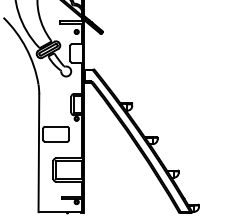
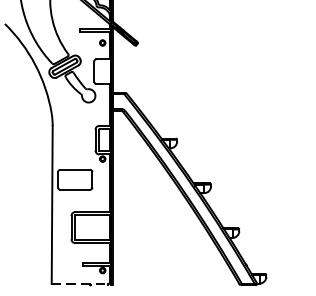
line: (60, 212) -> (81, 284), solid -> dashed

